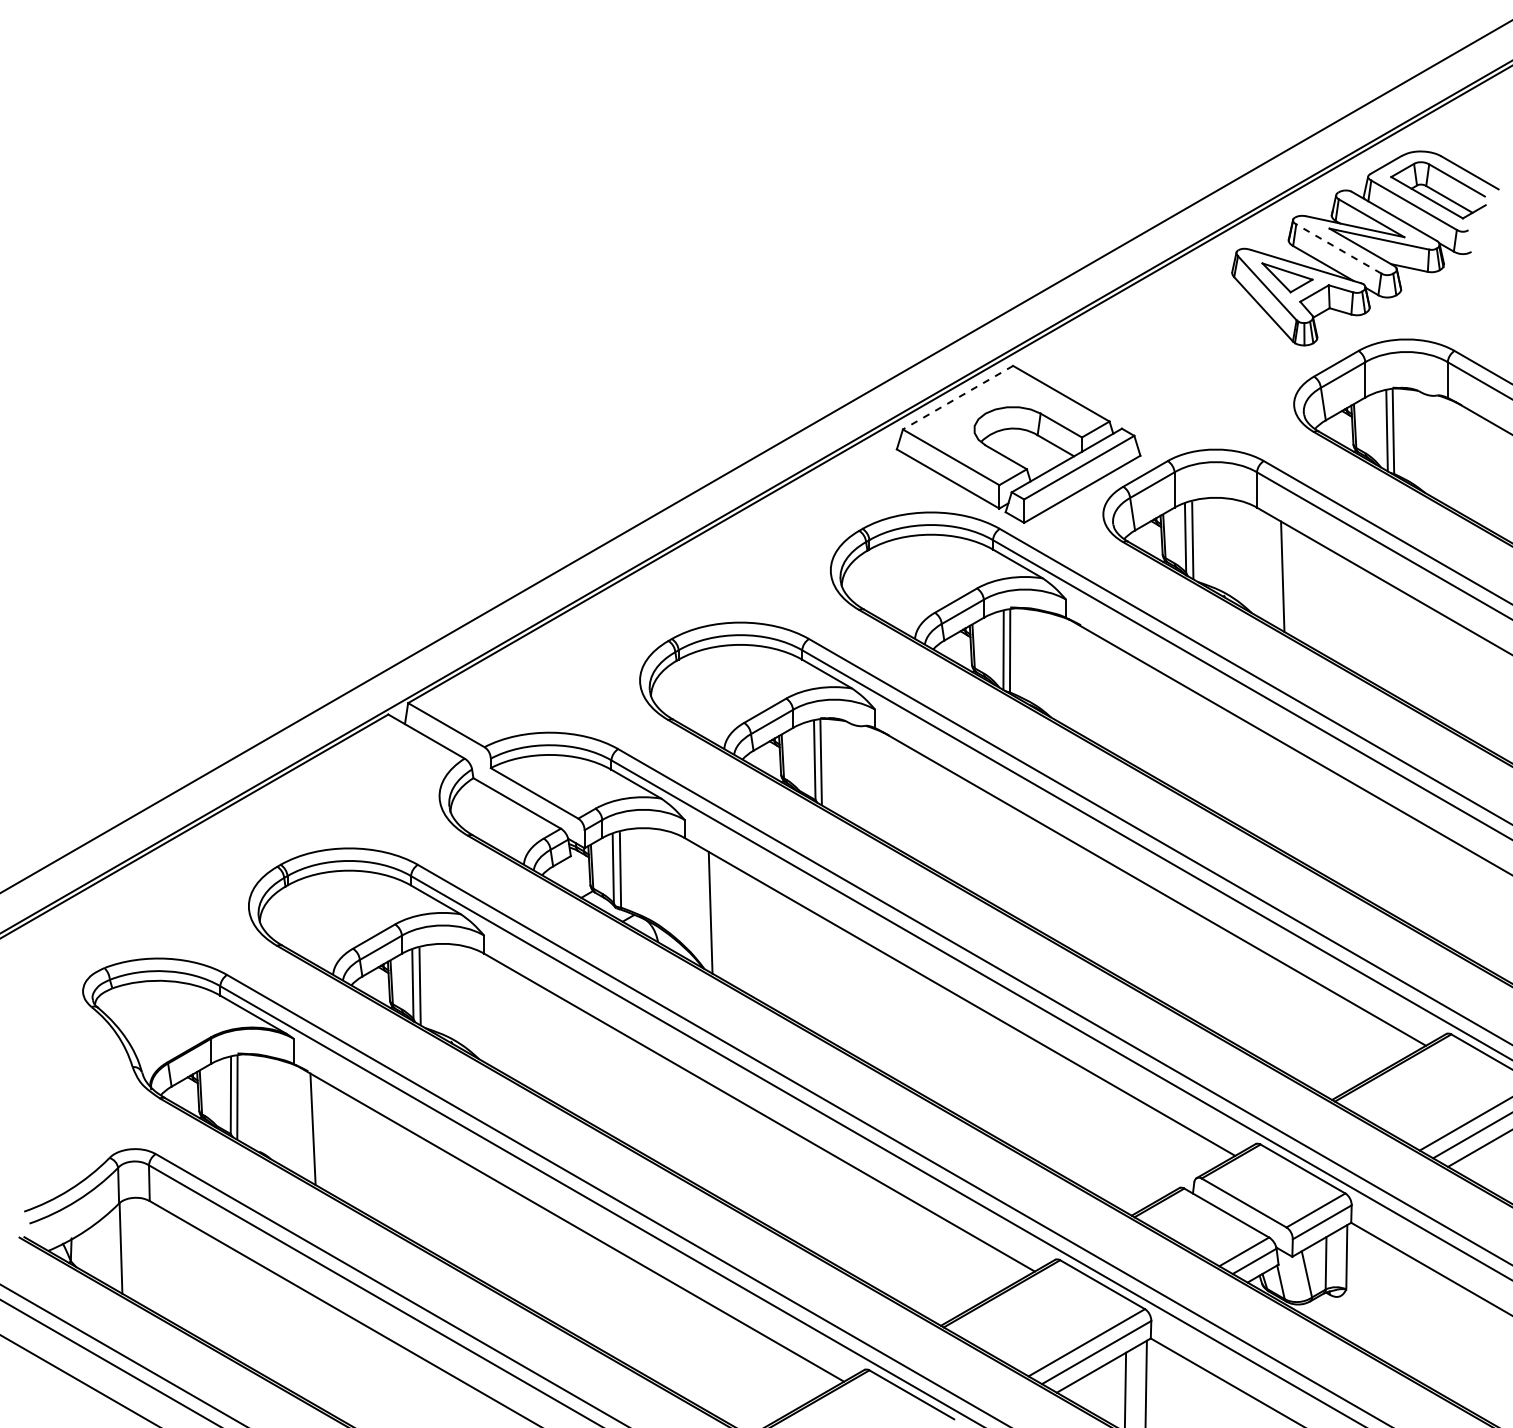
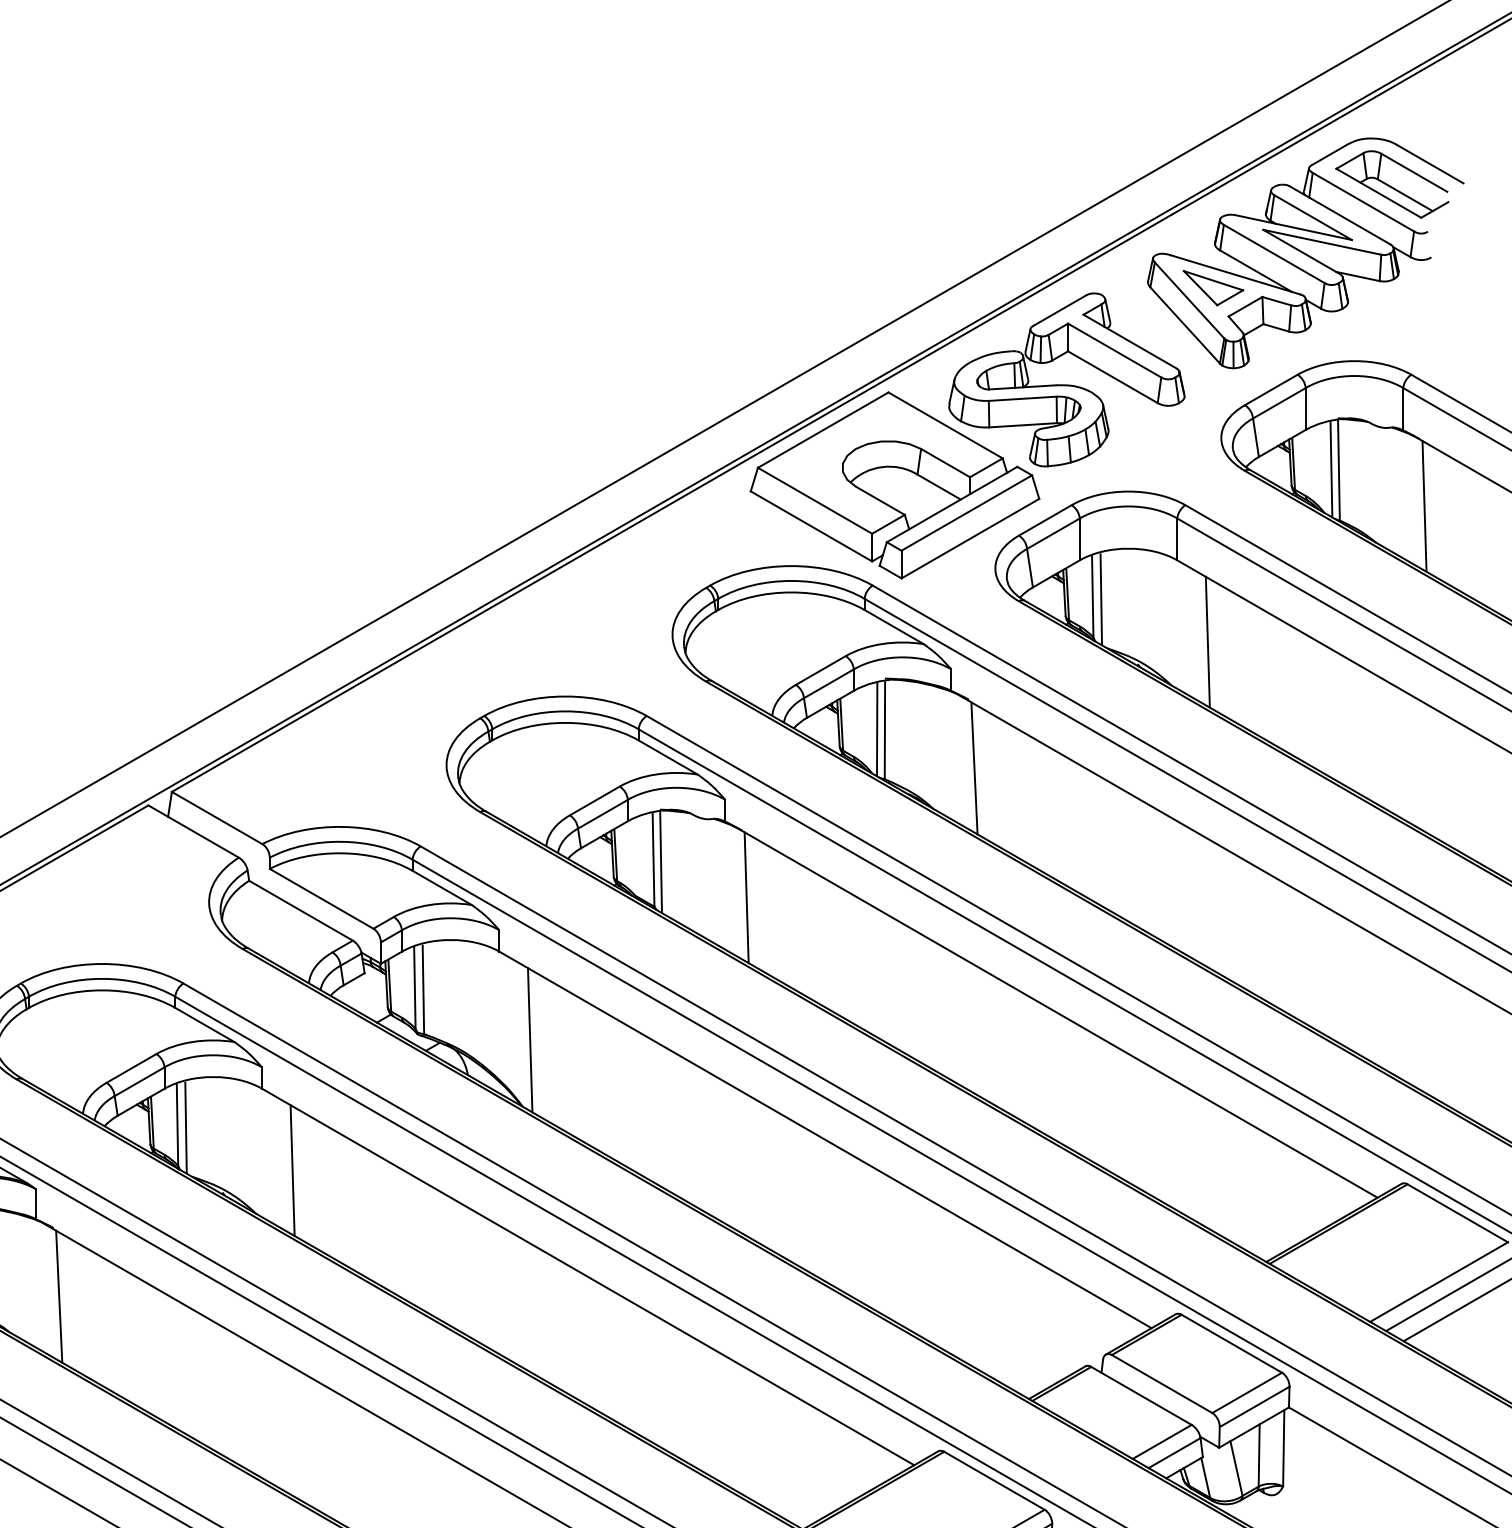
line: (1338, 248) -> (1273, 253), dashed -> solid
part: (1163, 355) -> (1066, 380), added
line: (958, 397) -> (823, 429), dashed -> solid
line: (1465, 461) -> (1424, 505), added
line: (1085, 682) -> (974, 767), added
line: (893, 792) -> (746, 897), added
line: (509, 1022) -> (291, 1170), added

